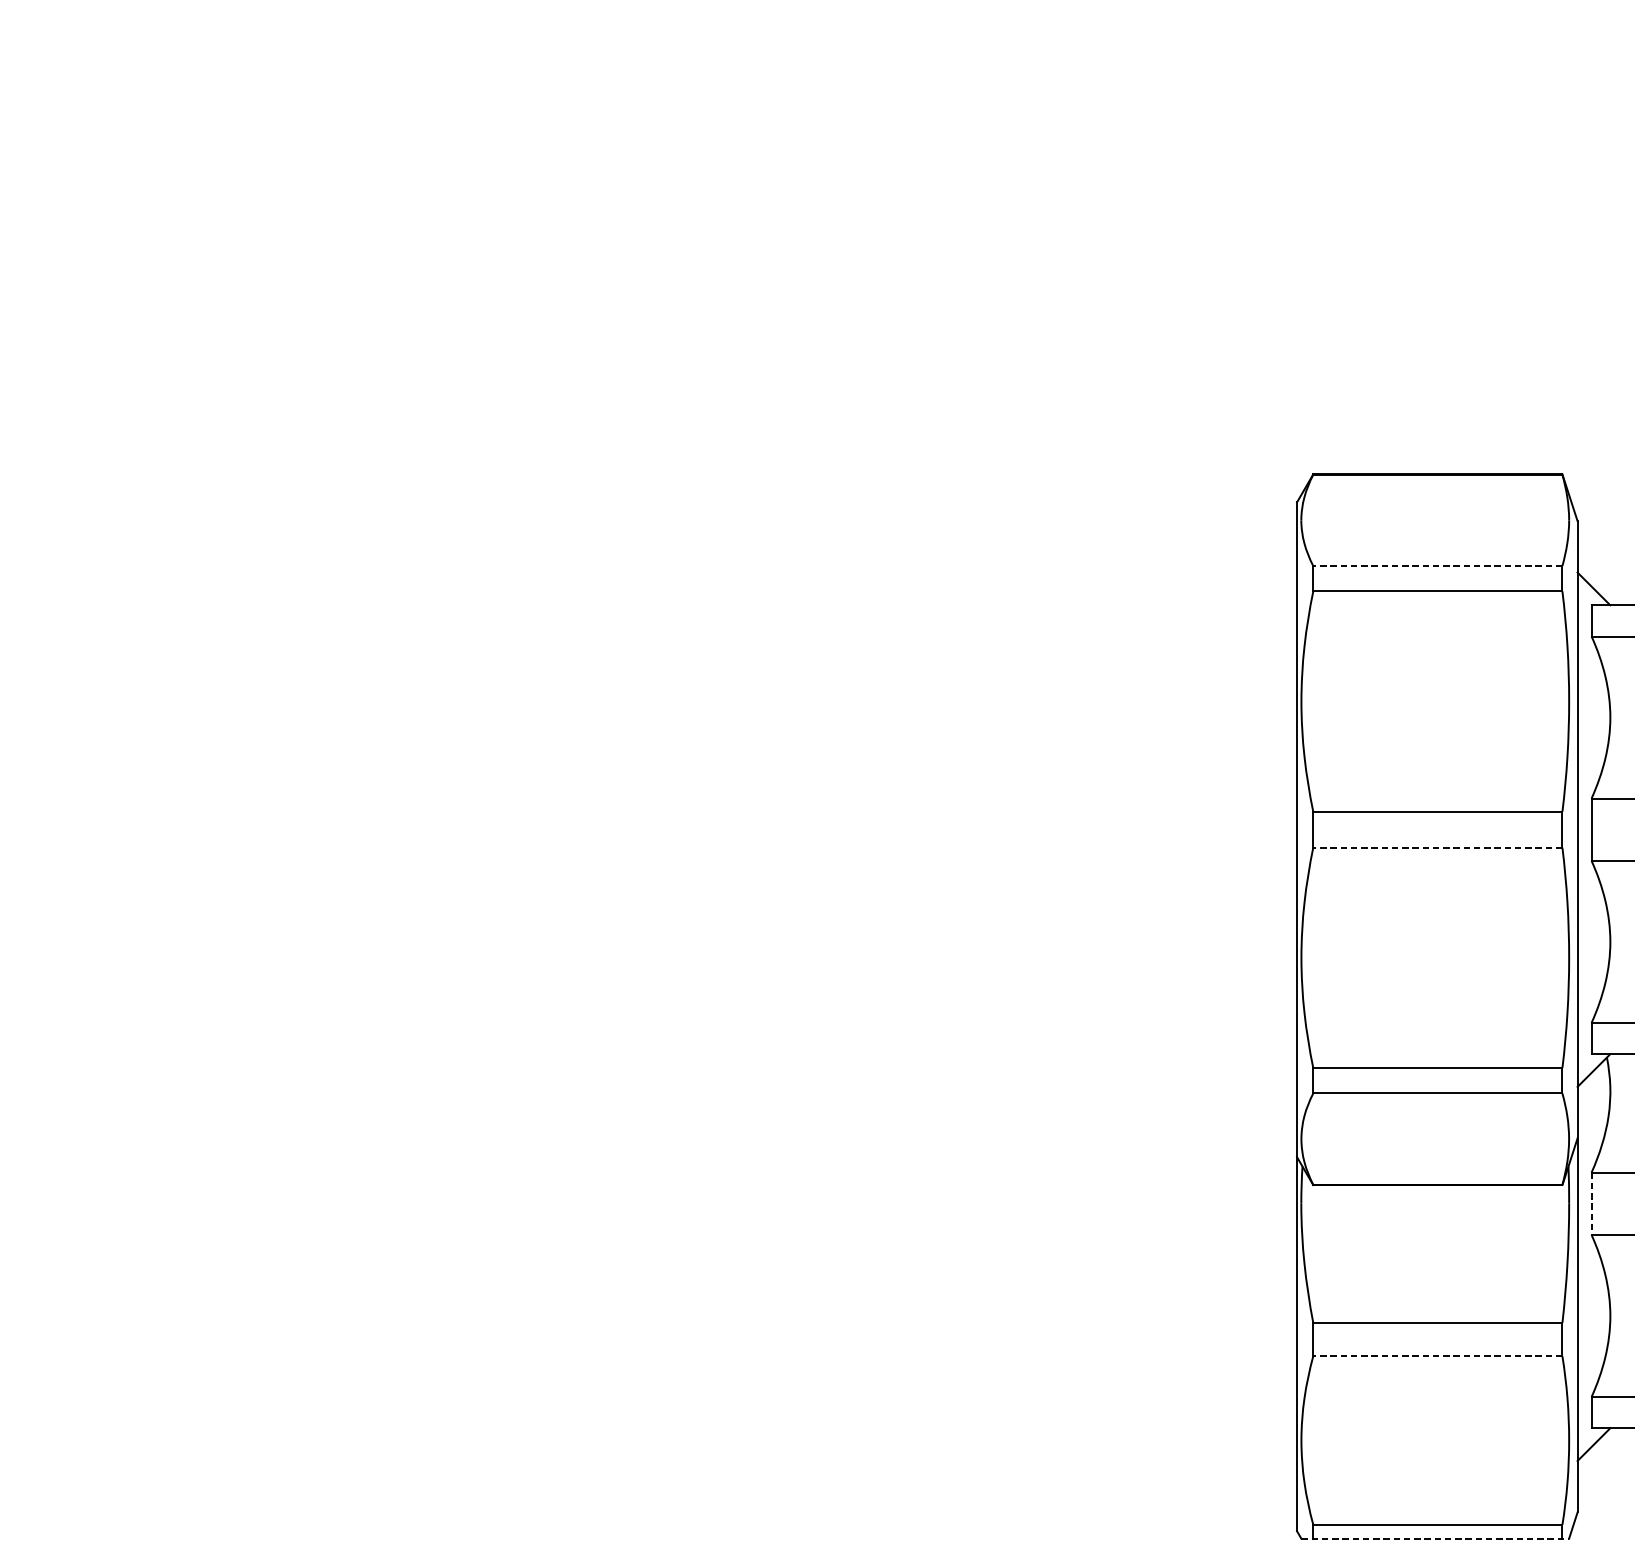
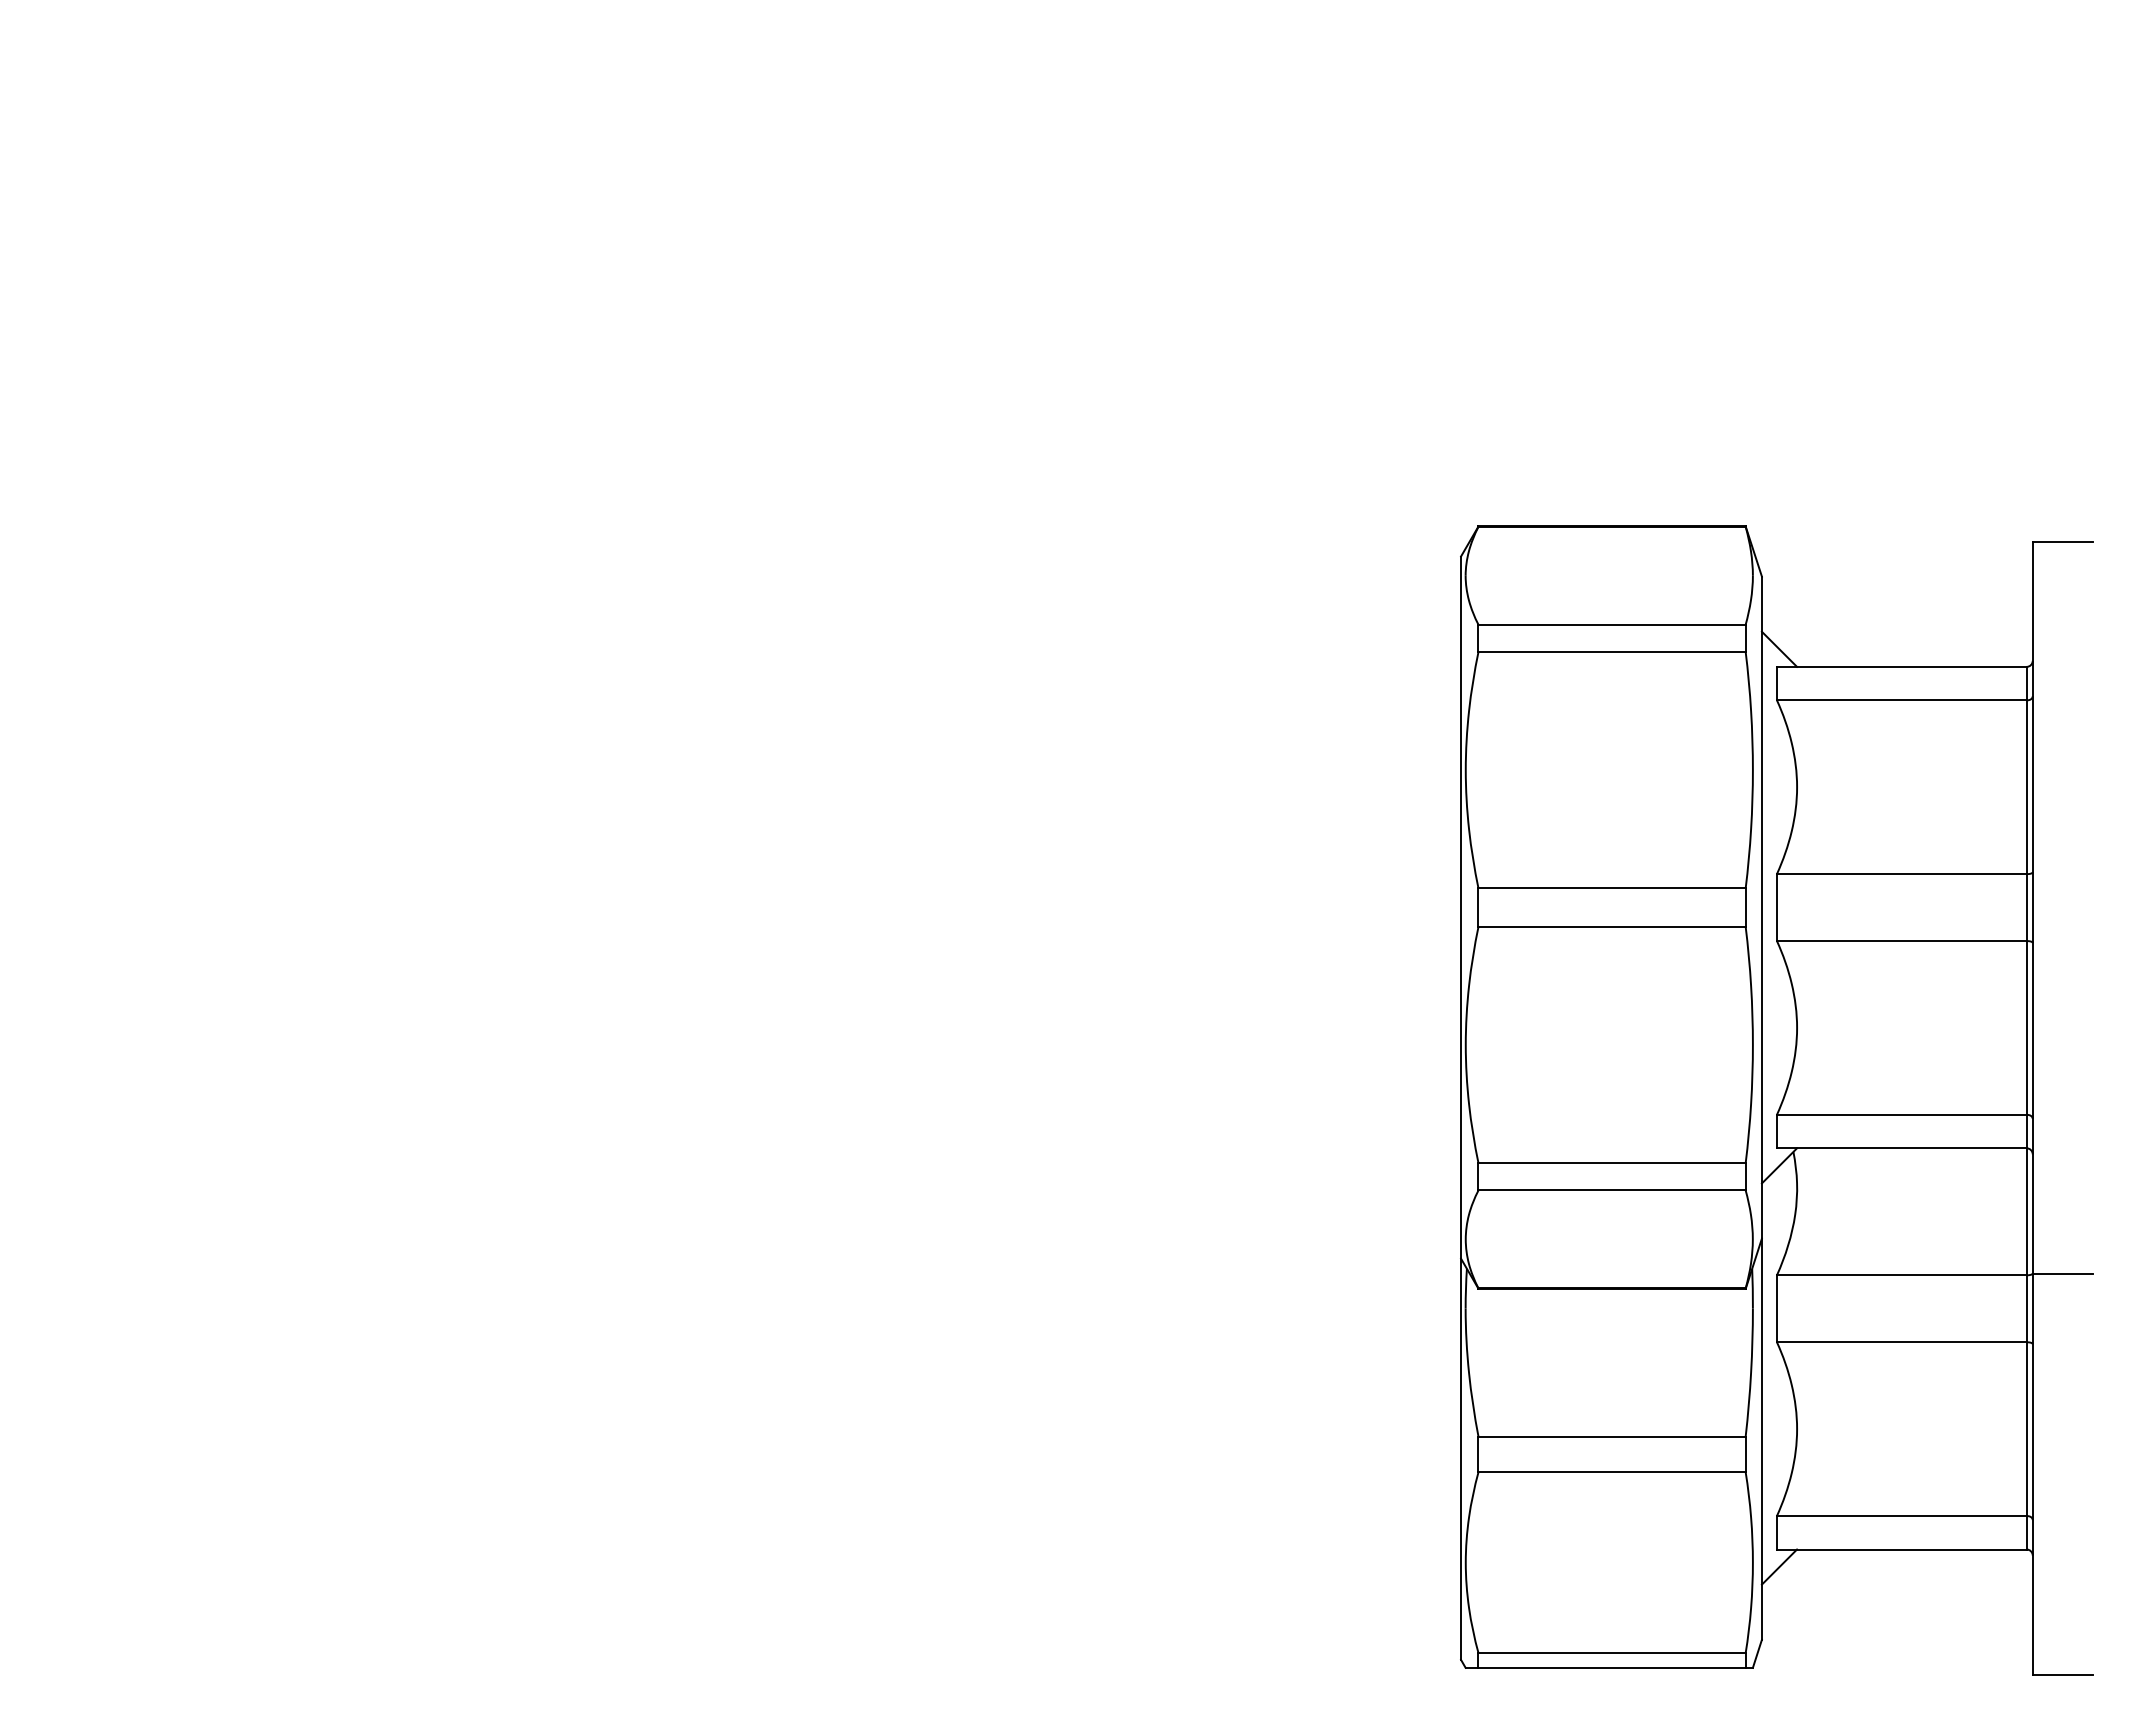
line: (1438, 565) -> (1612, 624), dashed -> solid
line: (1438, 847) -> (1612, 926), dashed -> solid
line: (1591, 1203) -> (1776, 1308), dashed -> solid
line: (1438, 1356) -> (1612, 1472), dashed -> solid
line: (1435, 1538) -> (1609, 1667), dashed -> solid

